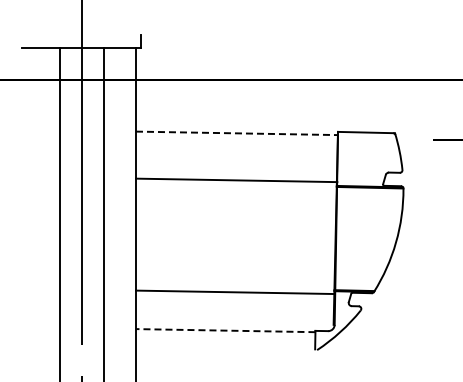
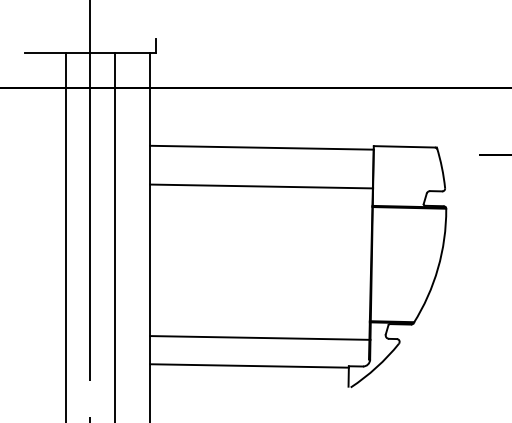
line: (236, 133) -> (261, 147), dashed -> solid
line: (236, 180) -> (261, 186), moved
line: (234, 292) -> (259, 338), moved
line: (225, 330) -> (249, 365), dashed -> solid

